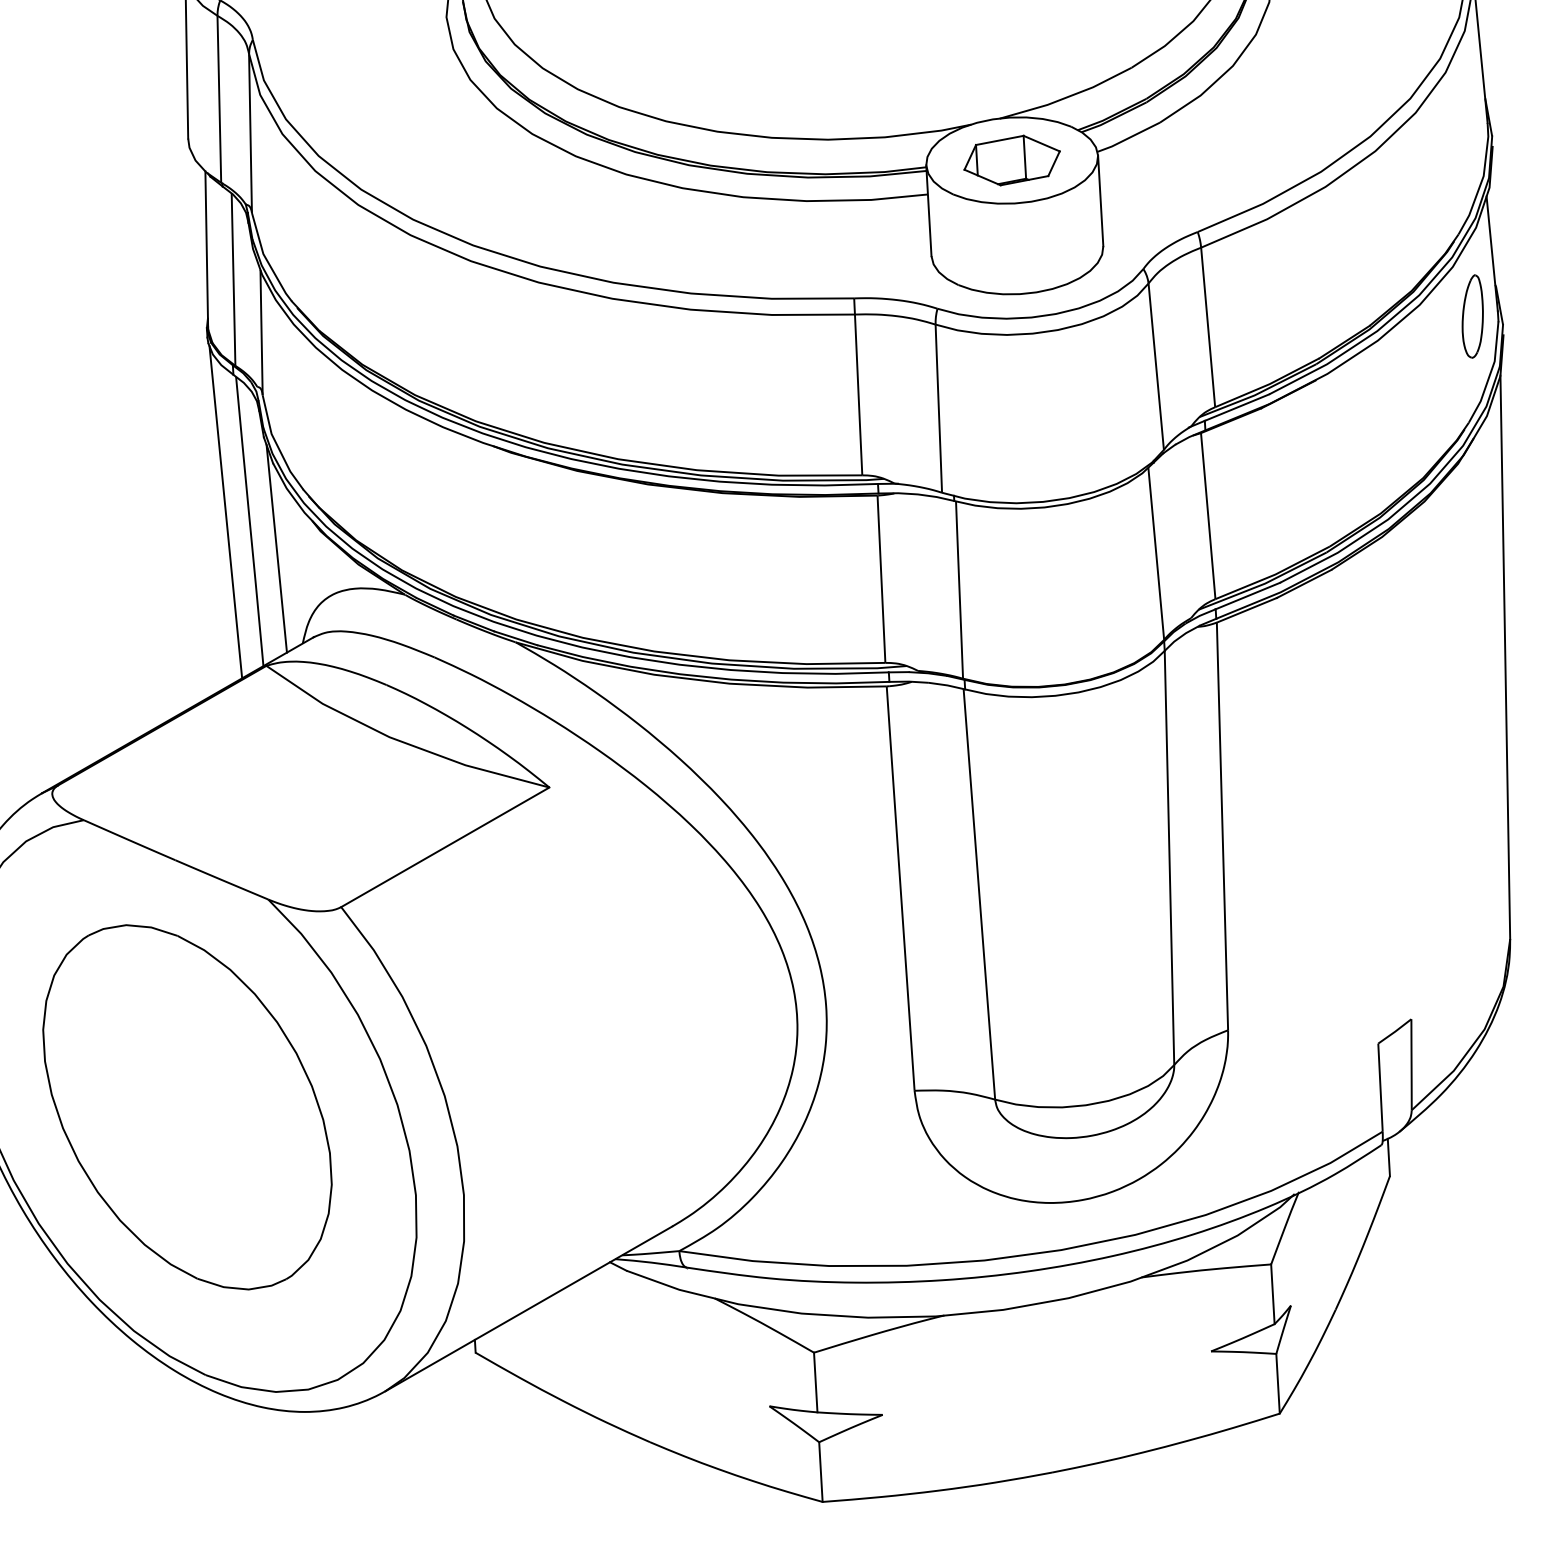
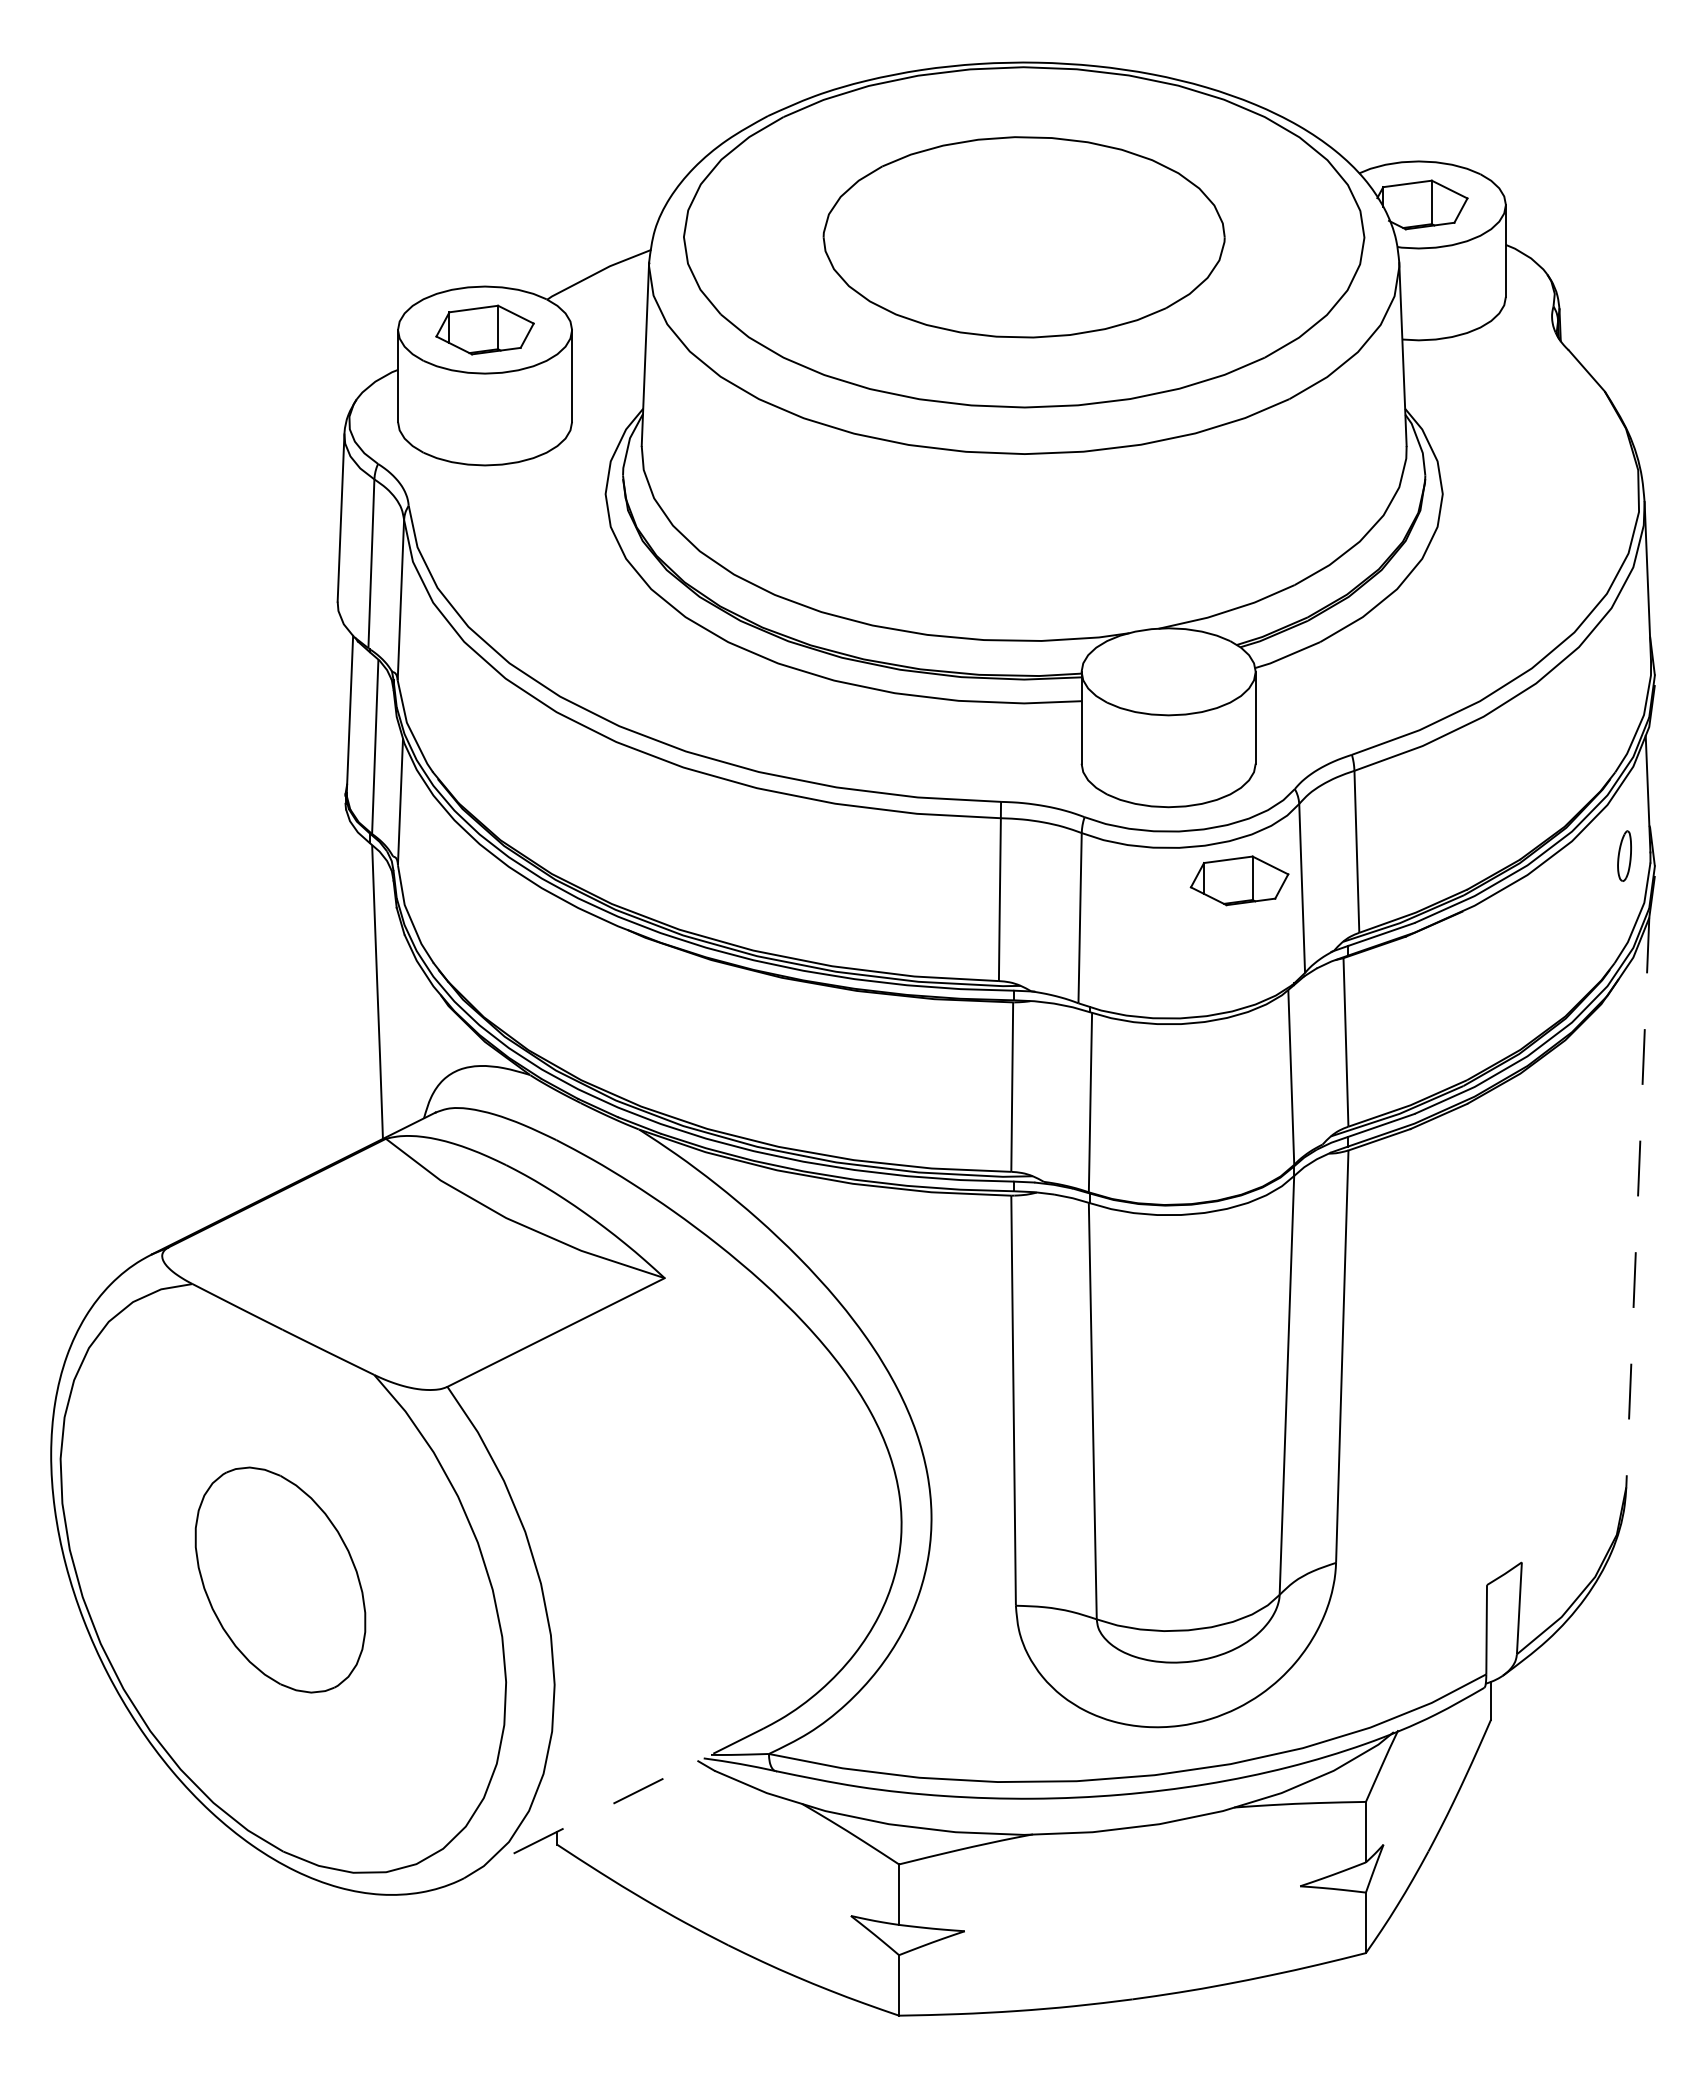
part: (1012, 160) -> (1239, 880), moved
part: (1472, 315) -> (1624, 855), size x0.6
line: (225, 512) -> (353, 981), removed
line: (276, 548) -> (403, 1020), removed
line: (1505, 657) -> (1637, 1202), solid -> dashed
part: (187, 1106) -> (280, 1579), size x0.6
line: (528, 1308) -> (613, 1803), solid -> dashed

